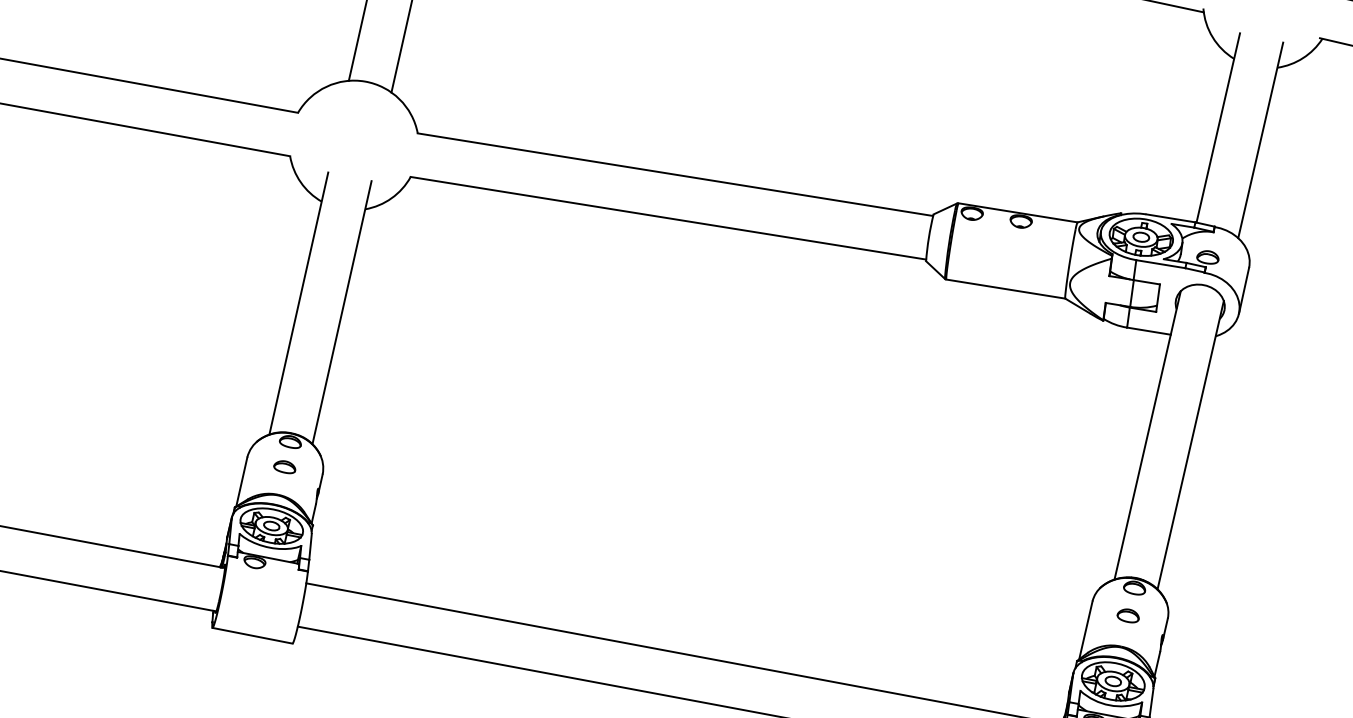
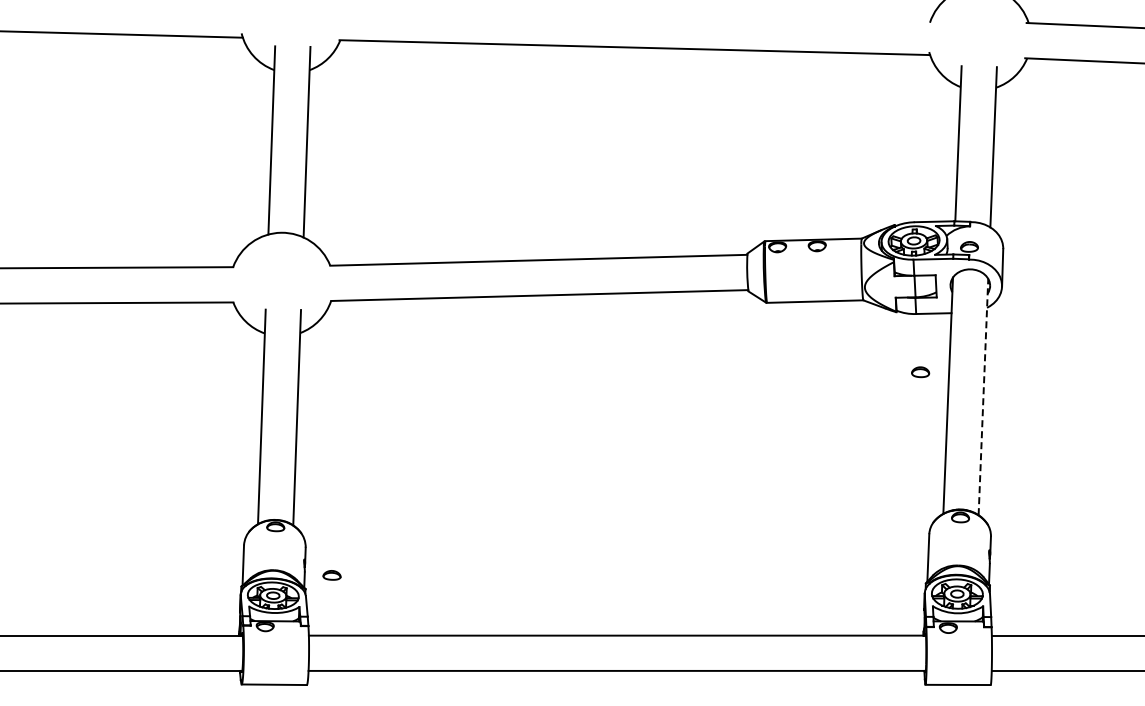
line: (1190, 444) -> (983, 396), solid -> dashed
part: (284, 467) -> (331, 575), moved
part: (1128, 616) -> (920, 372), moved

